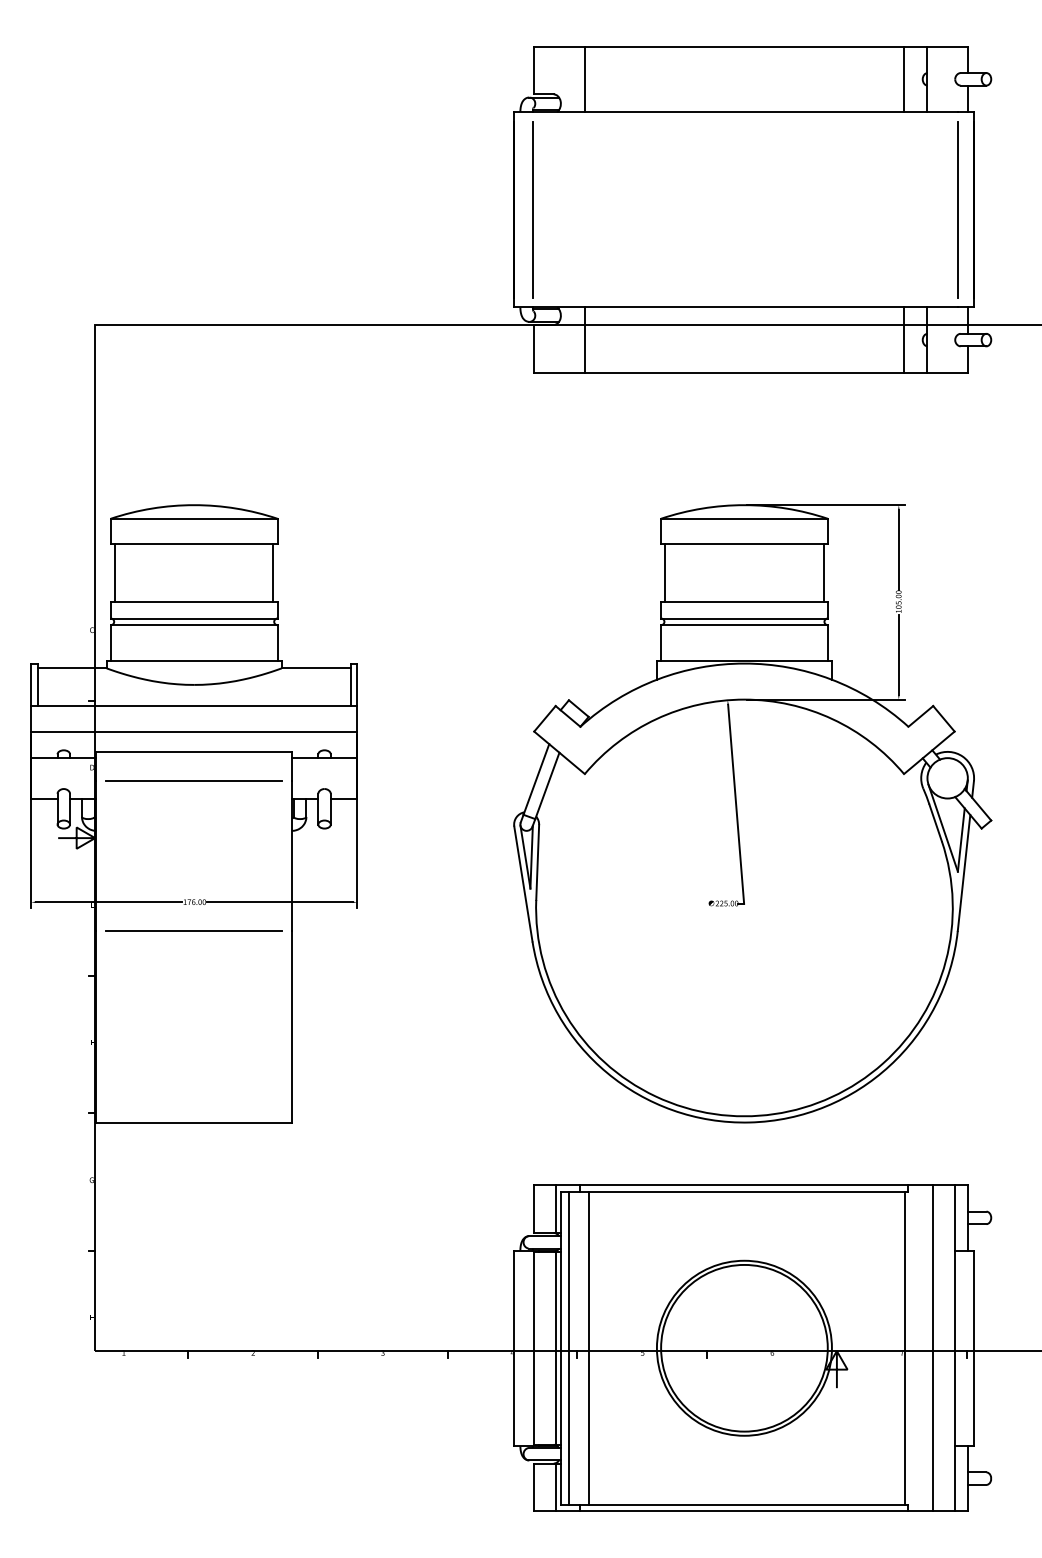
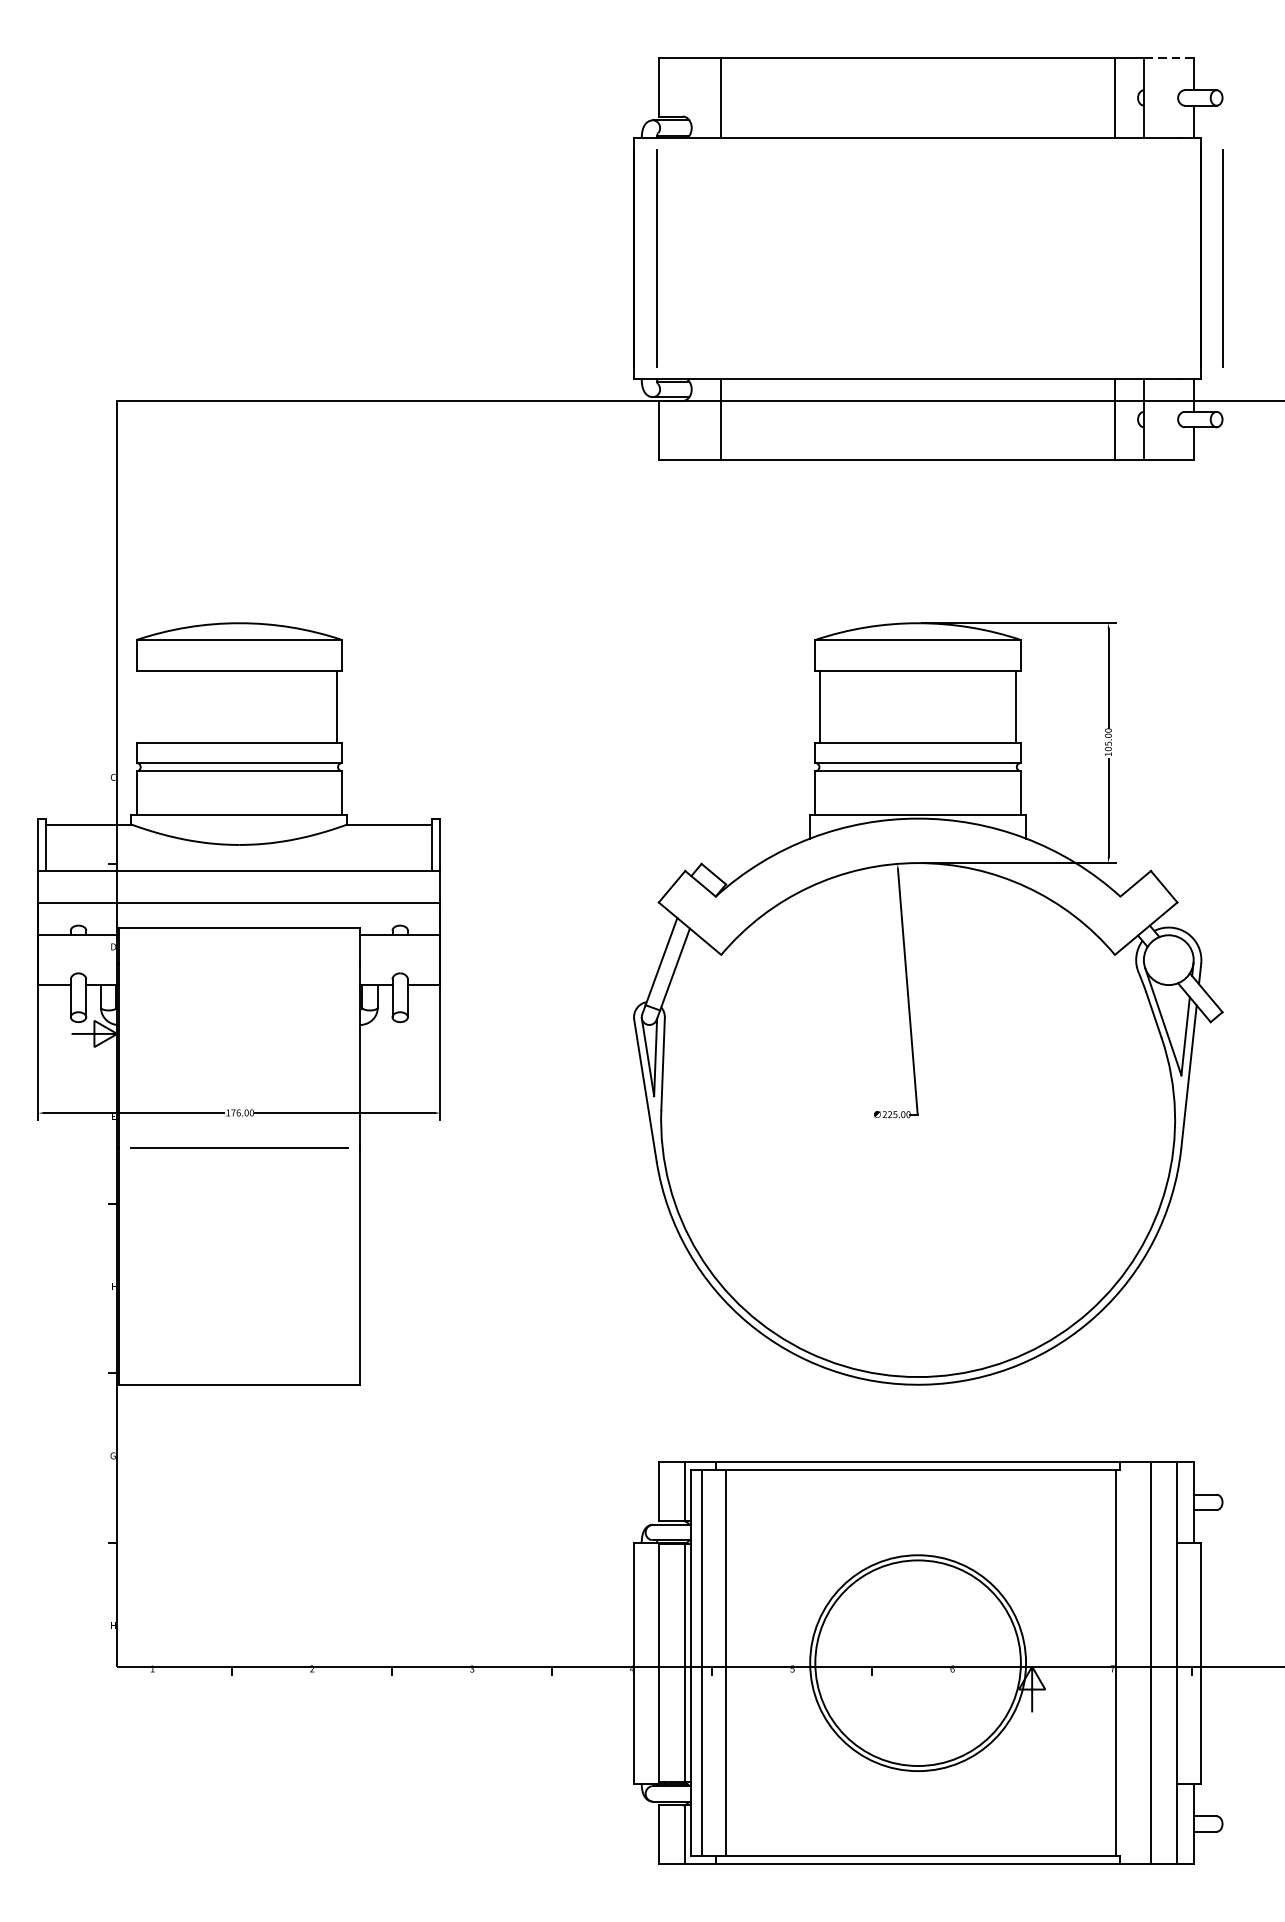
line: (947, 46) -> (1168, 57), solid -> dashed
line: (957, 209) -> (1222, 258), moved
line: (115, 573) -> (142, 707), removed
line: (193, 780) -> (238, 962), removed

